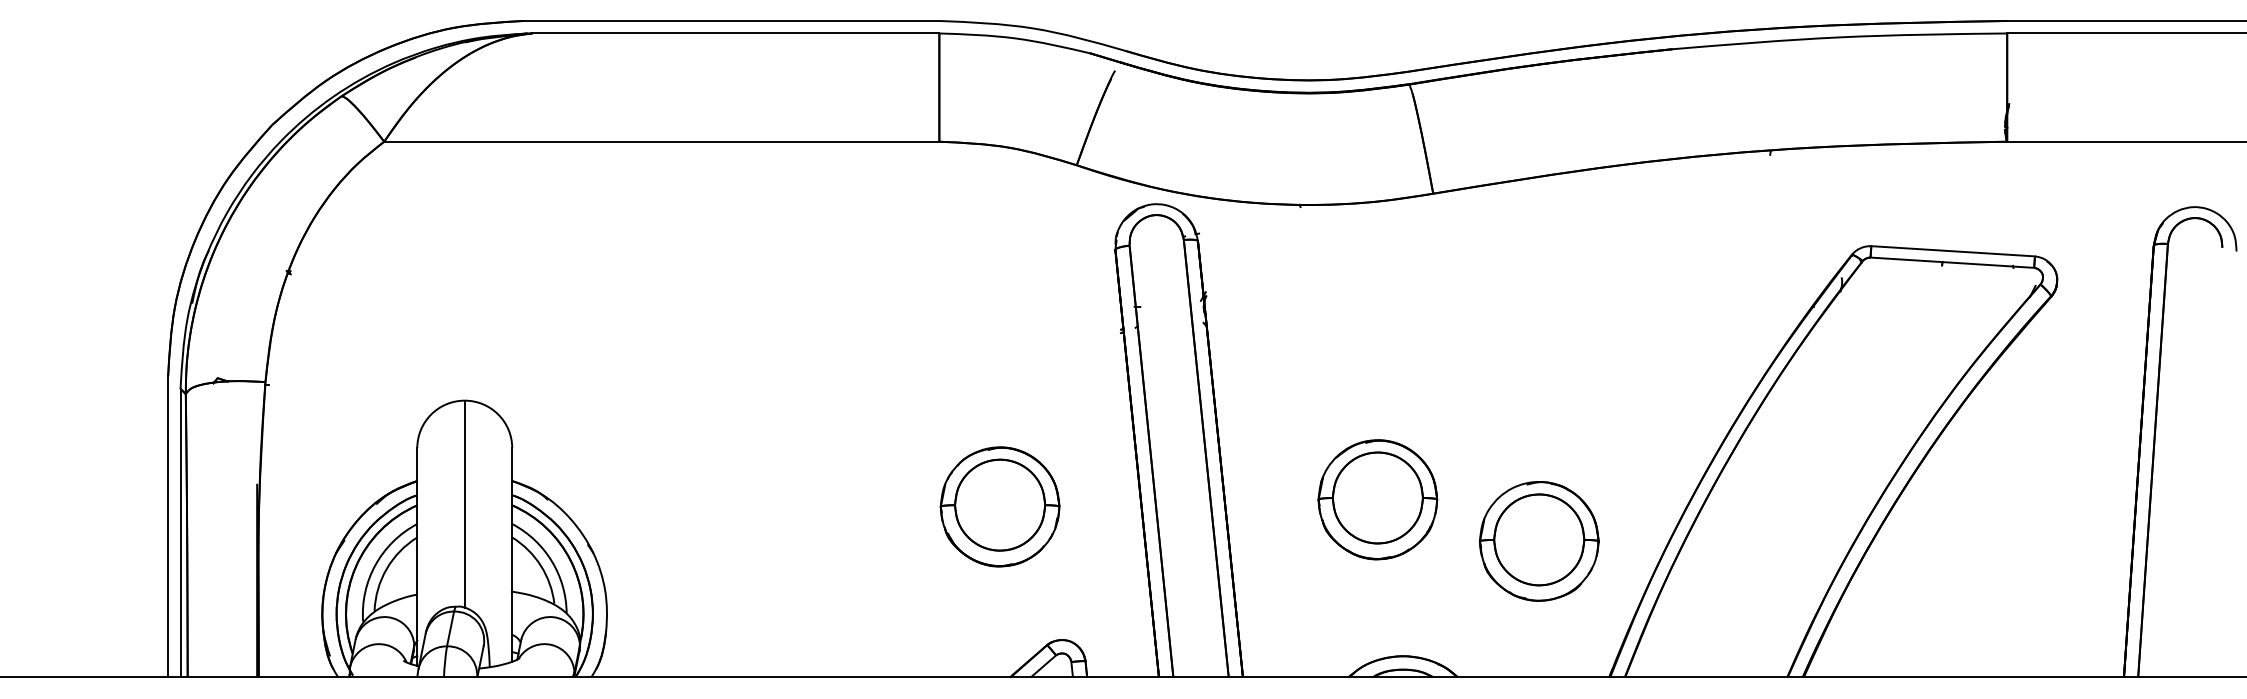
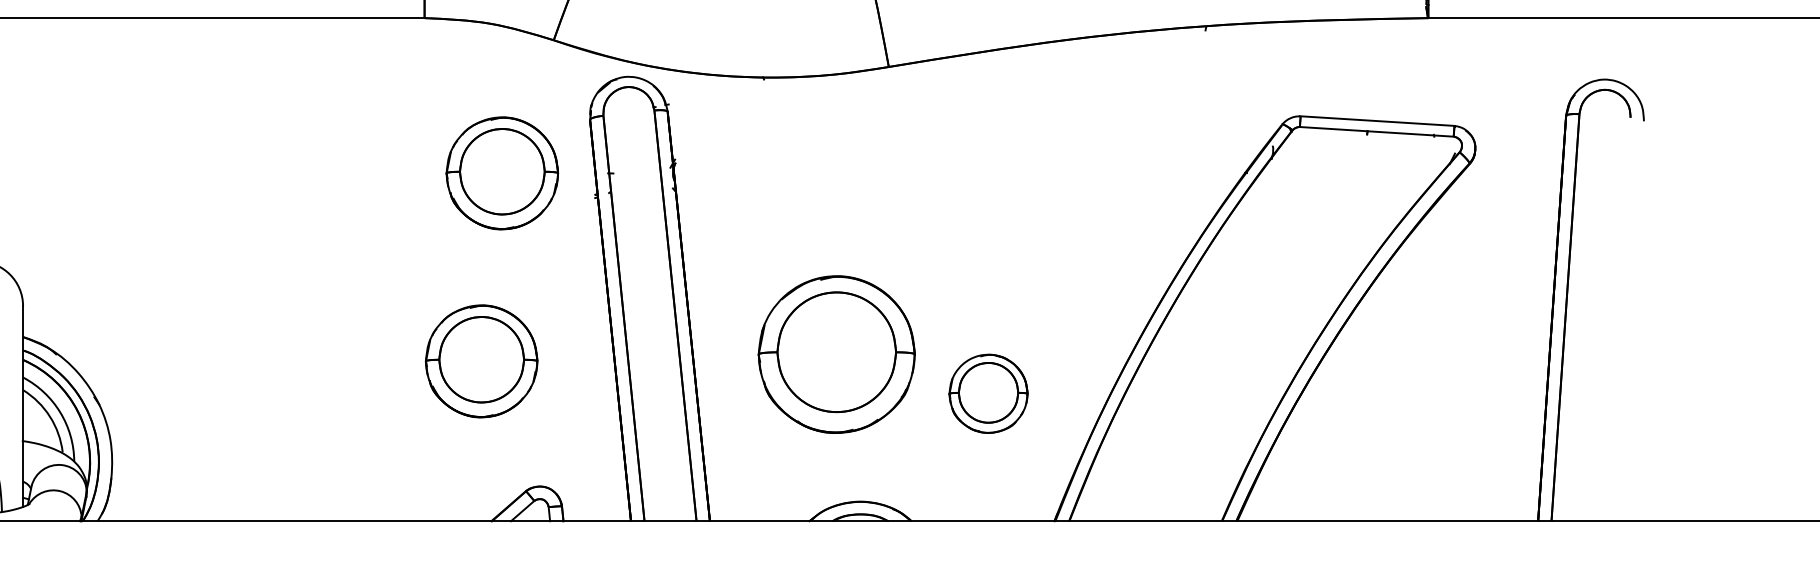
part: (1021, 306) -> (501, 173), added
part: (1377, 499) -> (836, 354), size x1.4
part: (1539, 541) -> (988, 393), size x0.7

